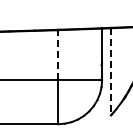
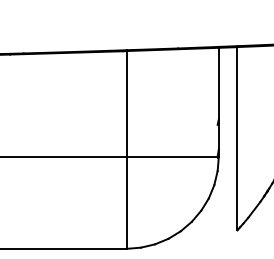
line: (58, 54) -> (127, 102), dashed -> solid
line: (110, 71) -> (236, 137), dashed -> solid

